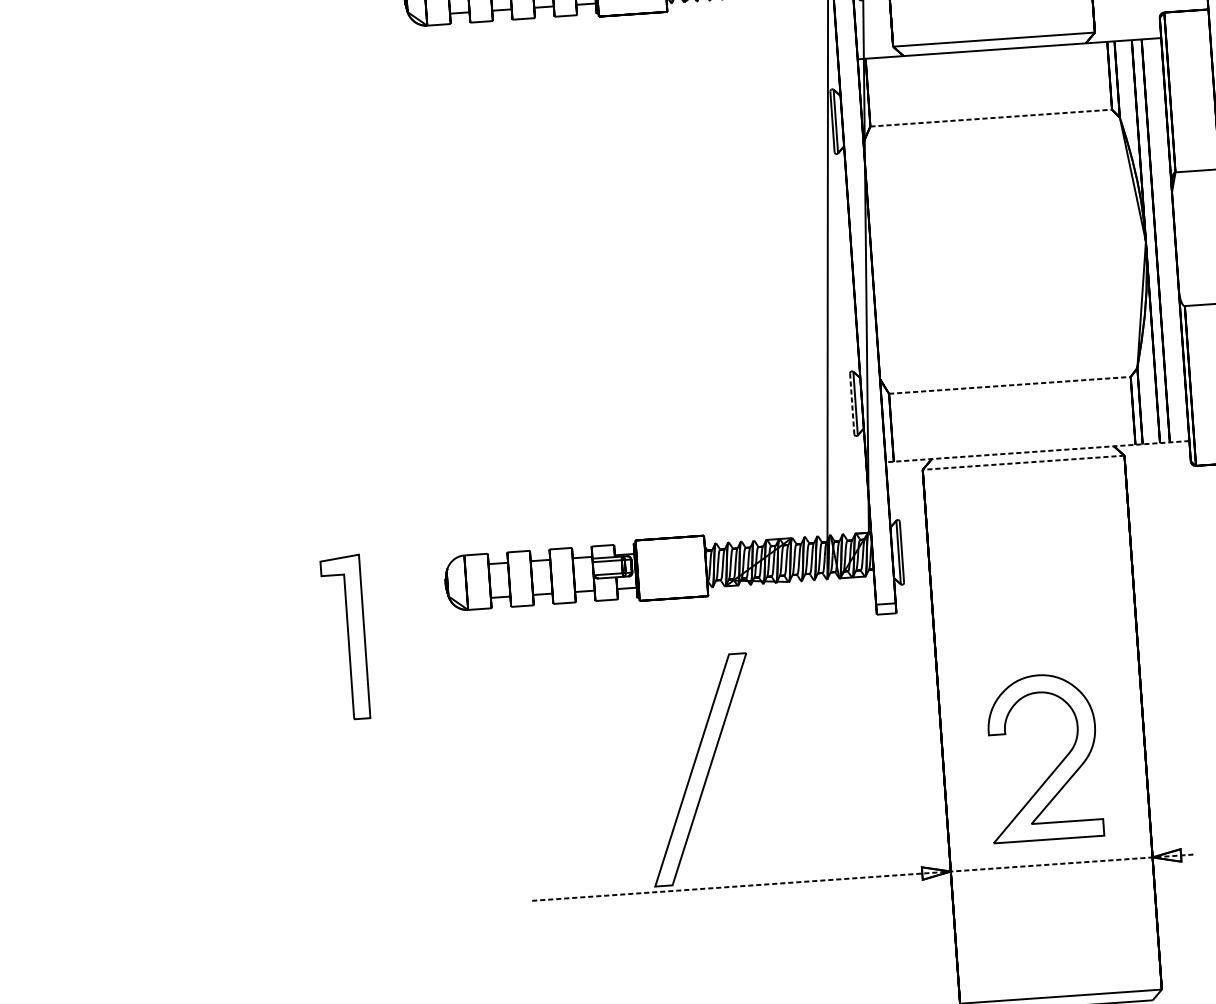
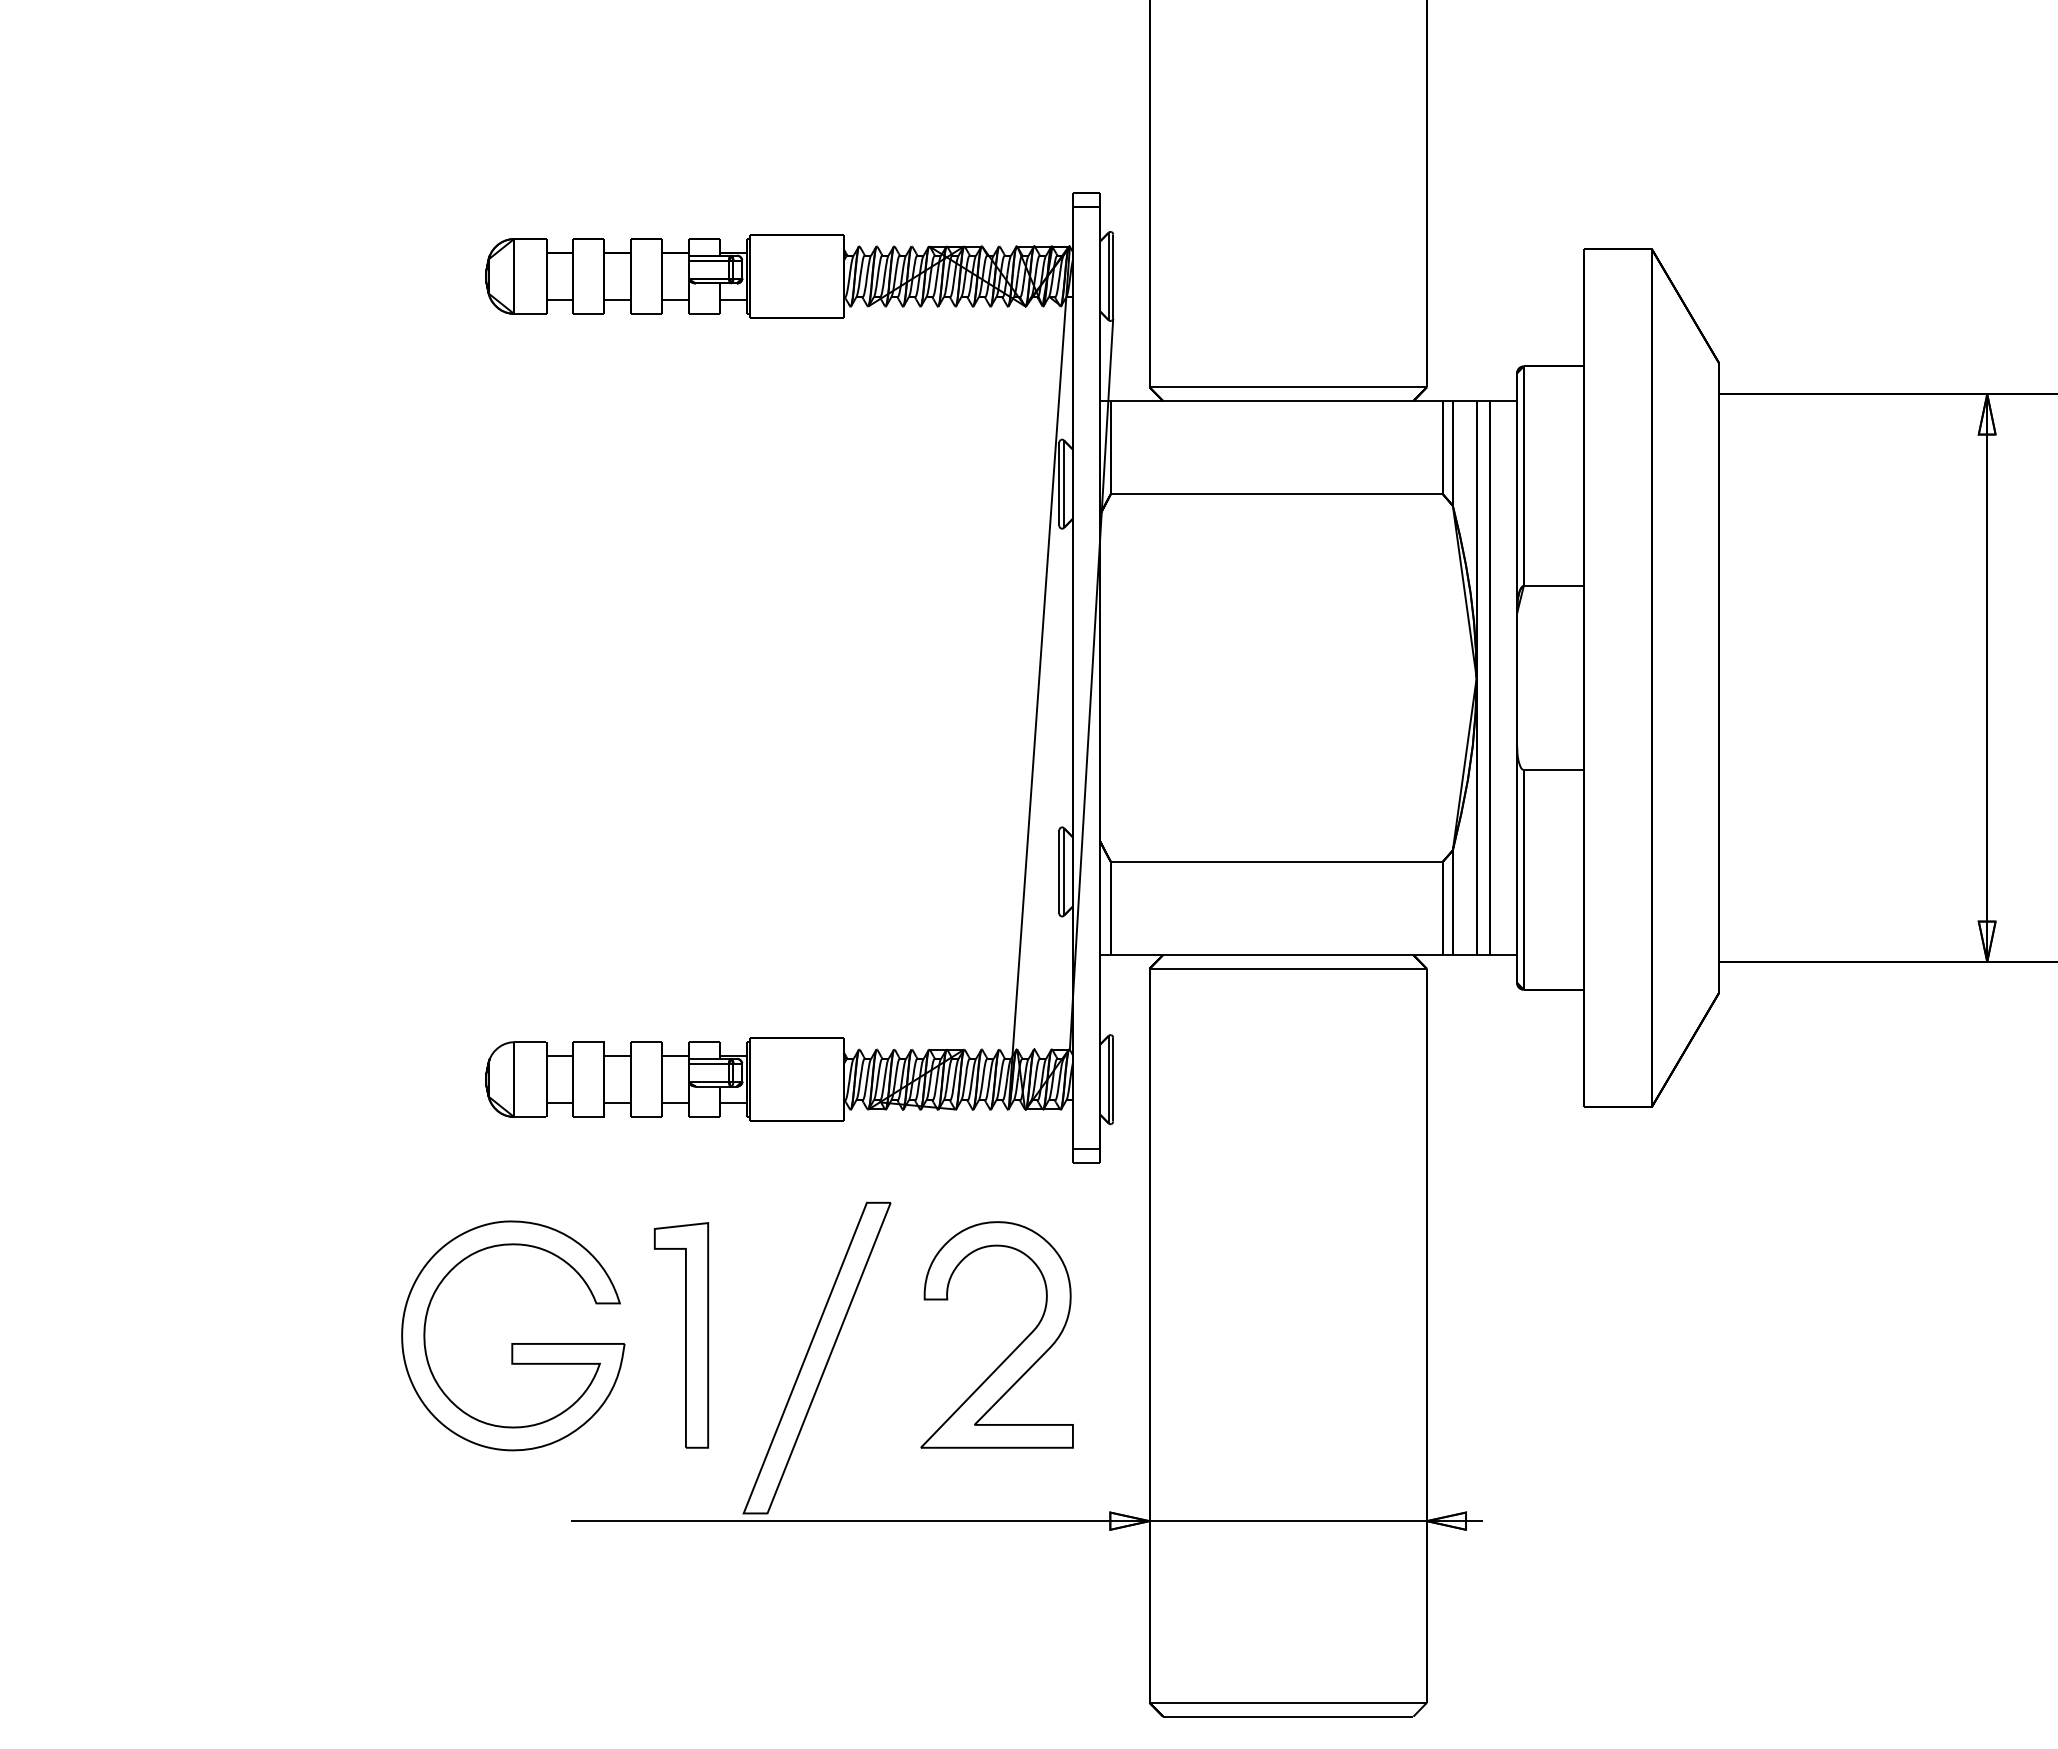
line: (991, 118) -> (1277, 494), dashed -> solid
line: (1010, 385) -> (1277, 861), dashed -> solid
line: (852, 403) -> (1059, 871), dashed -> solid
line: (1037, 451) -> (1308, 955), dashed -> solid
line: (1023, 462) -> (1288, 968), dashed -> solid
part: (345, 637) -> (681, 1335), moved
part: (1056, 767) -> (1013, 1350), moved
part: (479, 774) -> (513, 1343), added
line: (862, 878) -> (1027, 1521), dashed -> solid

